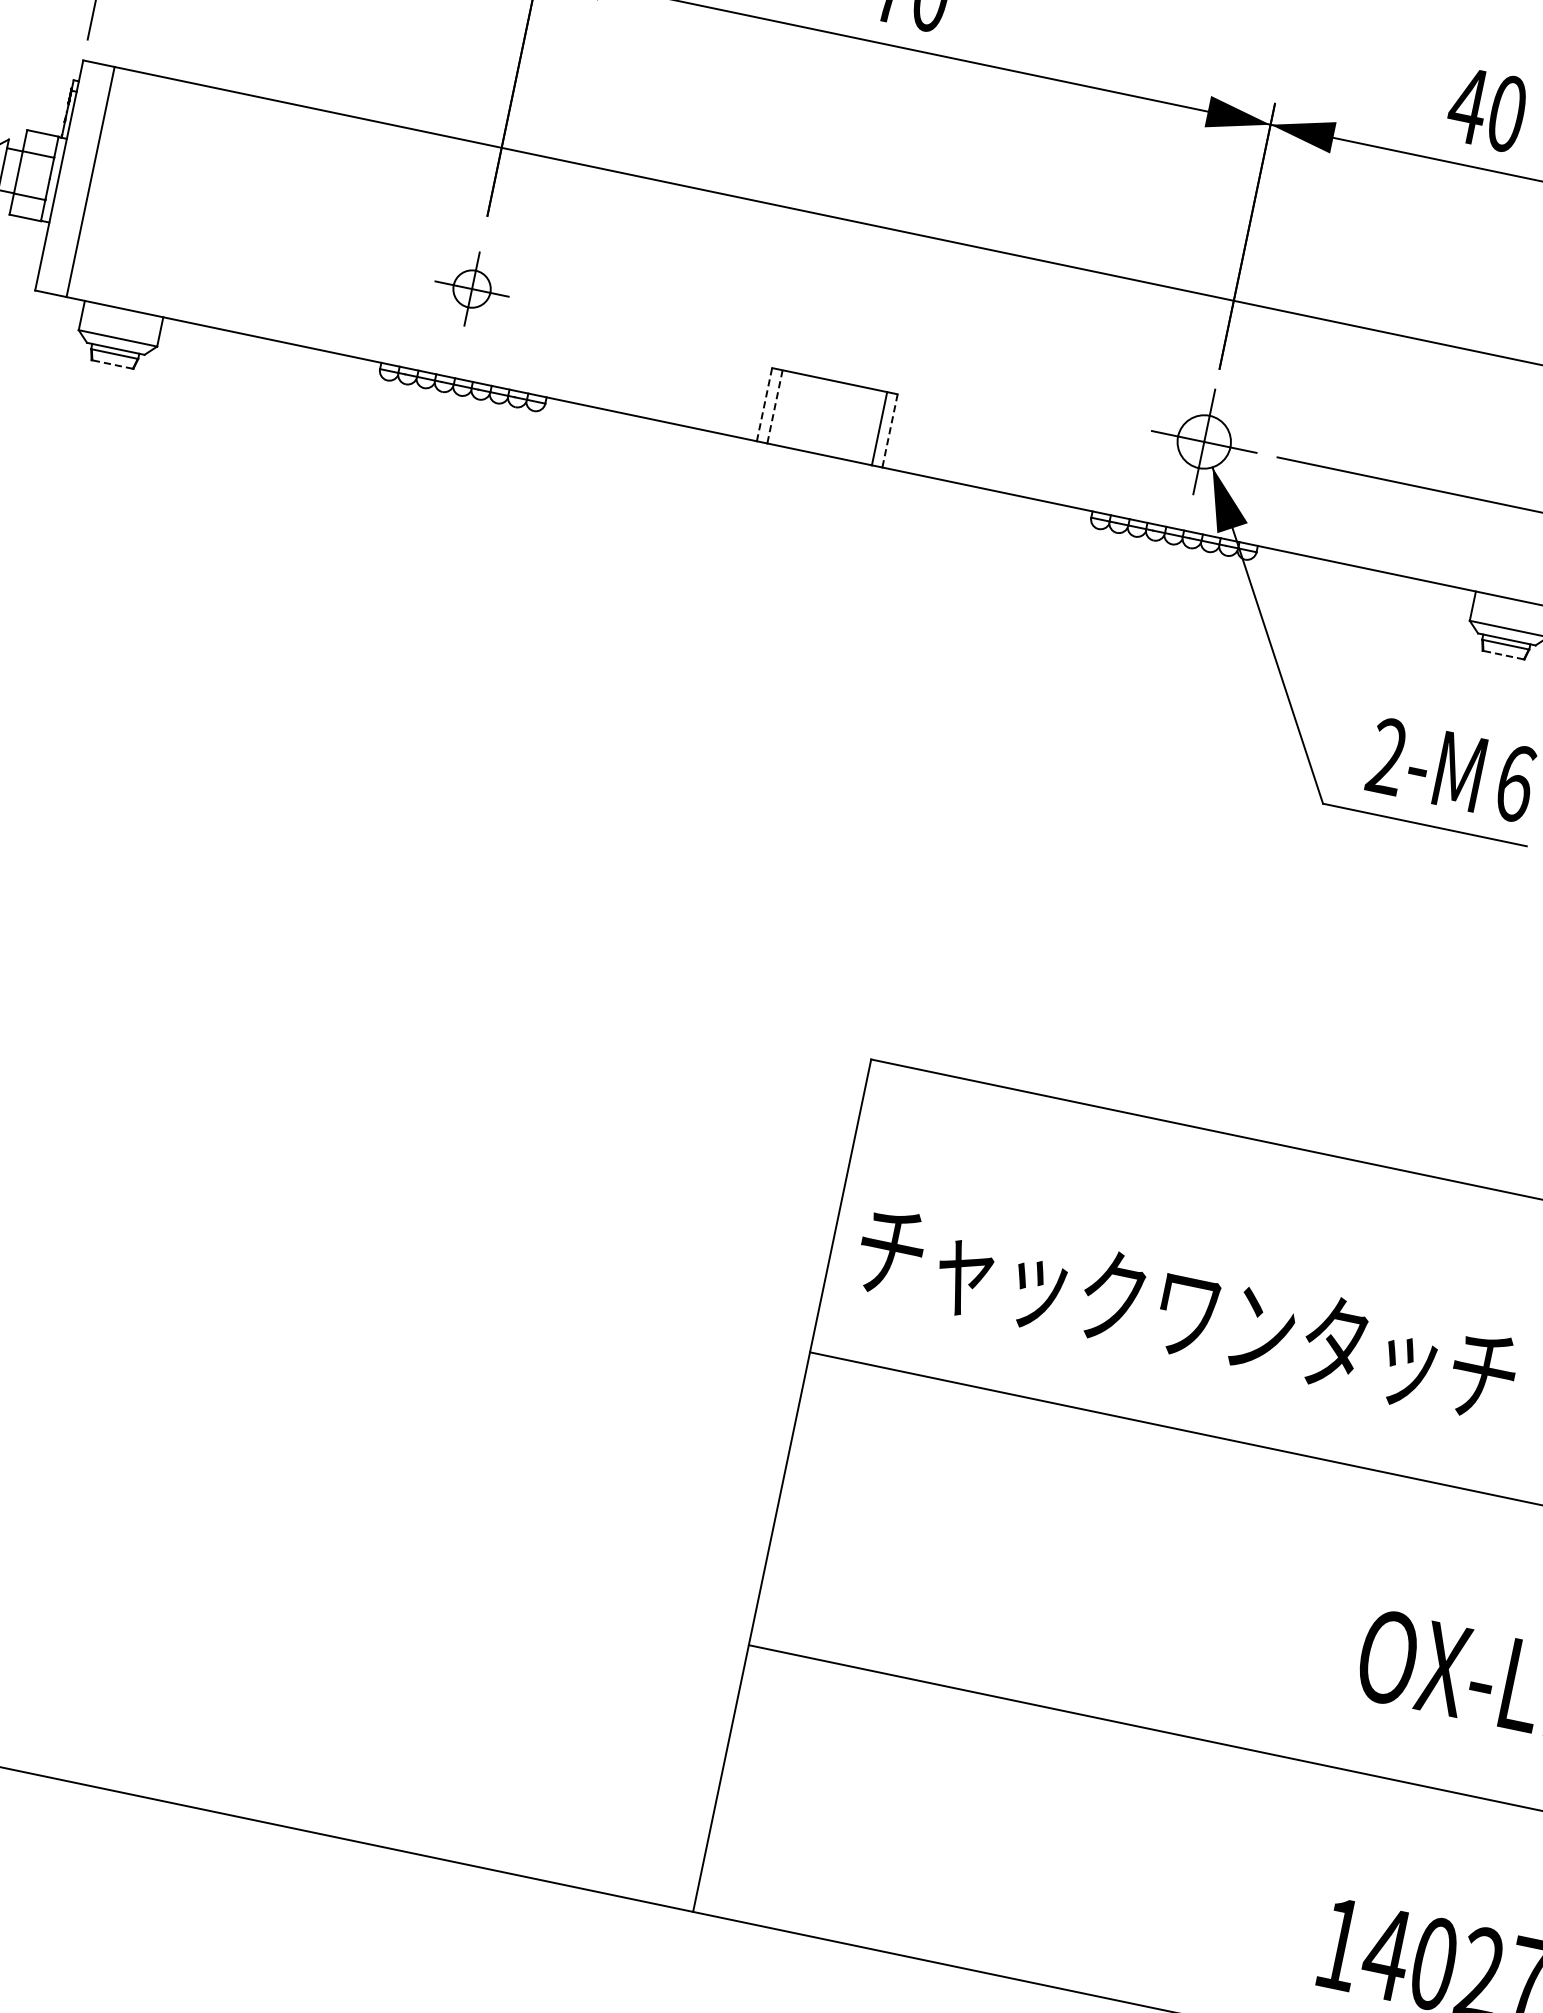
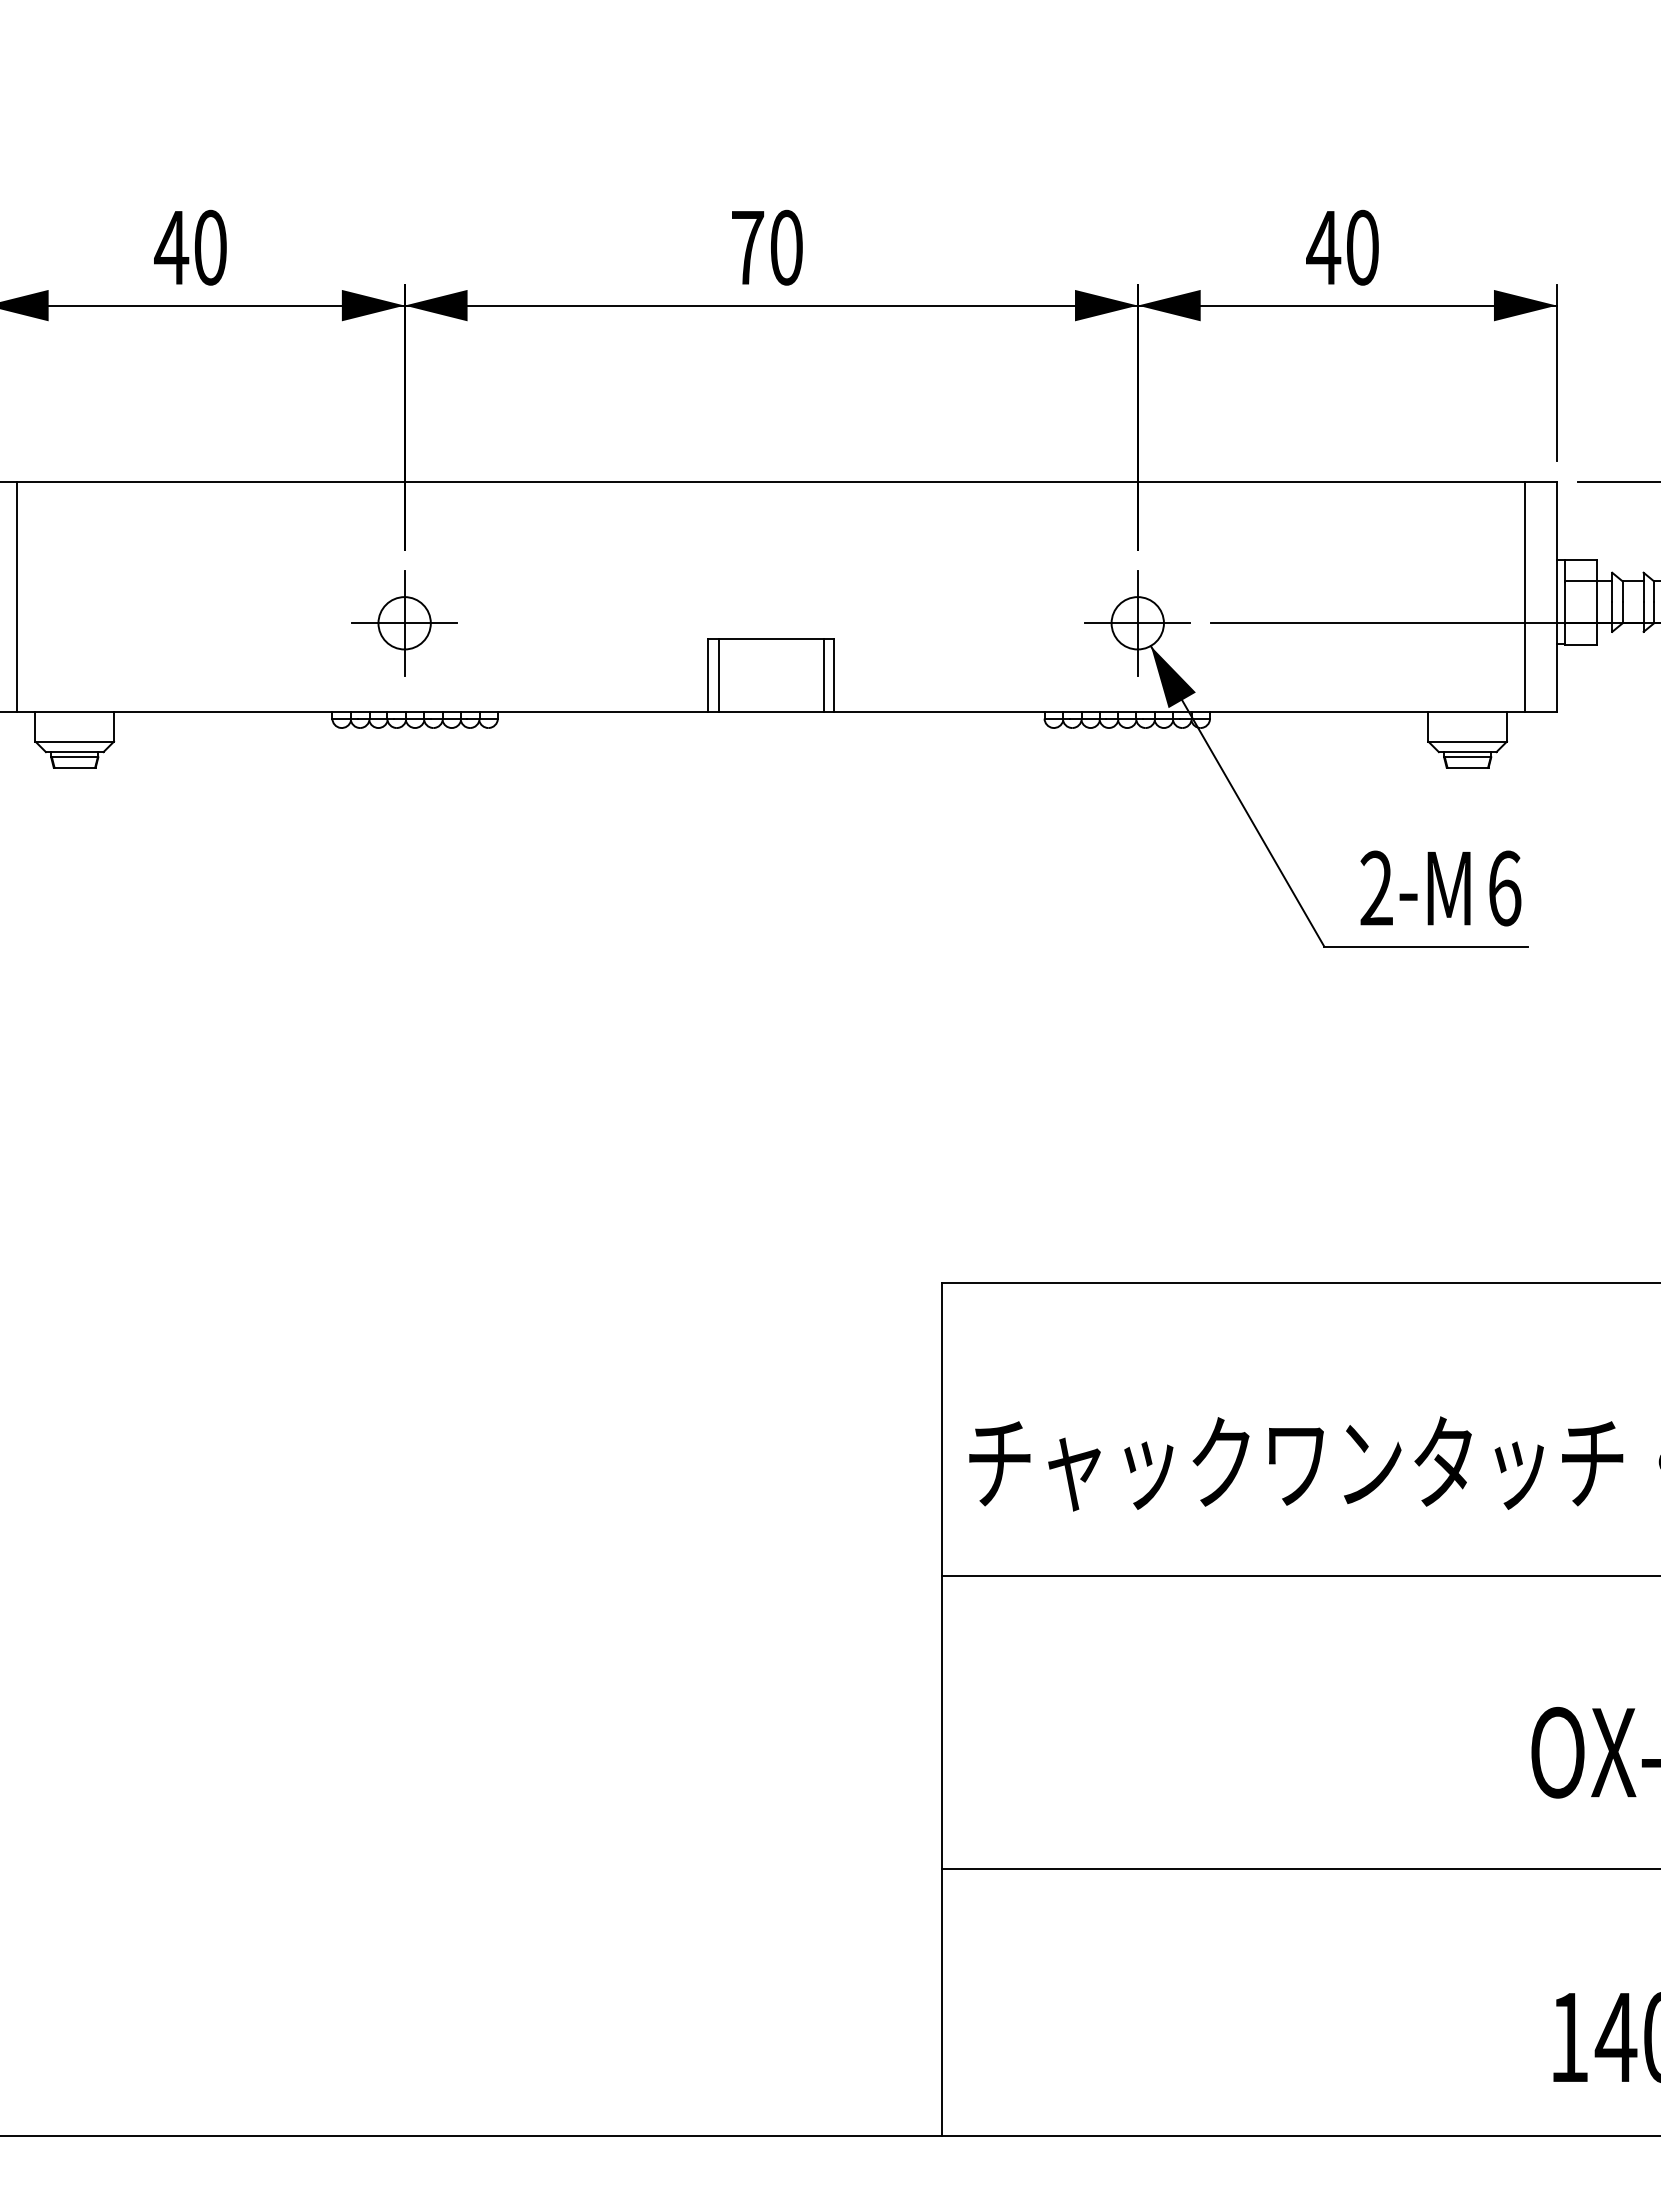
part: (471, 289) -> (404, 623), size x1.43
line: (112, 364) -> (74, 767), dashed -> solid
line: (764, 404) -> (708, 675), dashed -> solid
line: (774, 406) -> (718, 675), dashed -> solid
line: (890, 430) -> (834, 675), dashed -> solid
line: (1503, 654) -> (1467, 767), dashed -> solid

